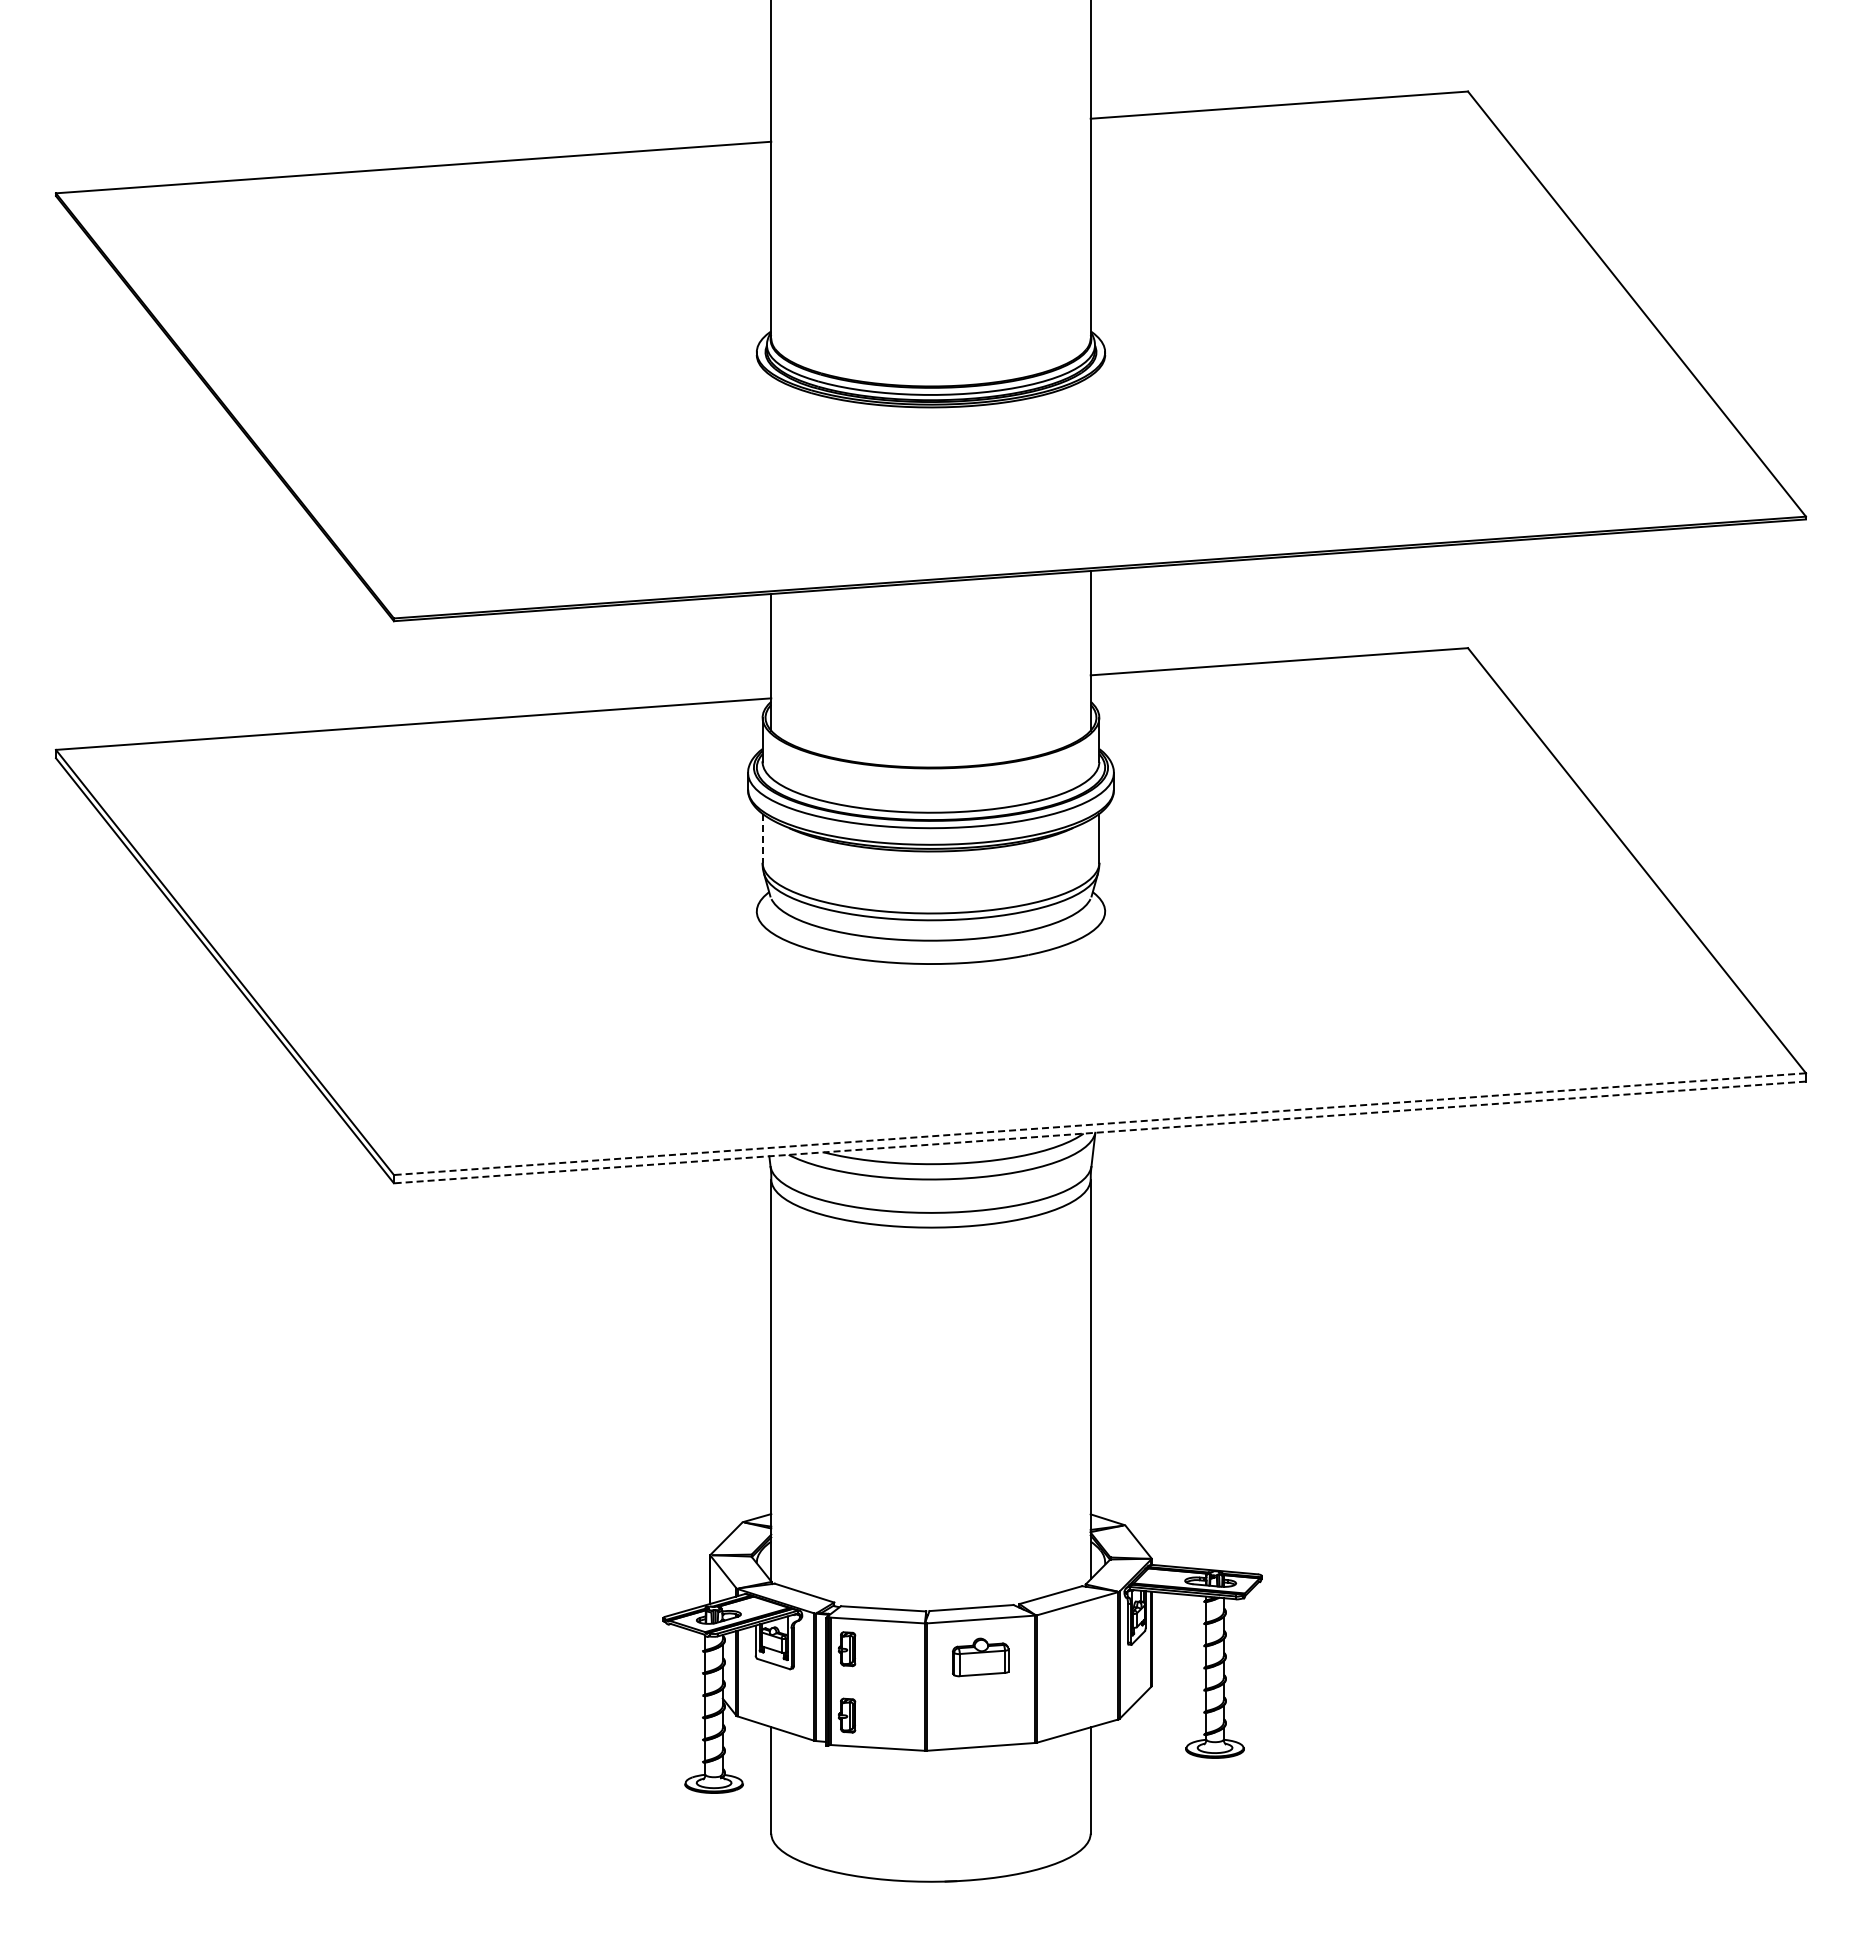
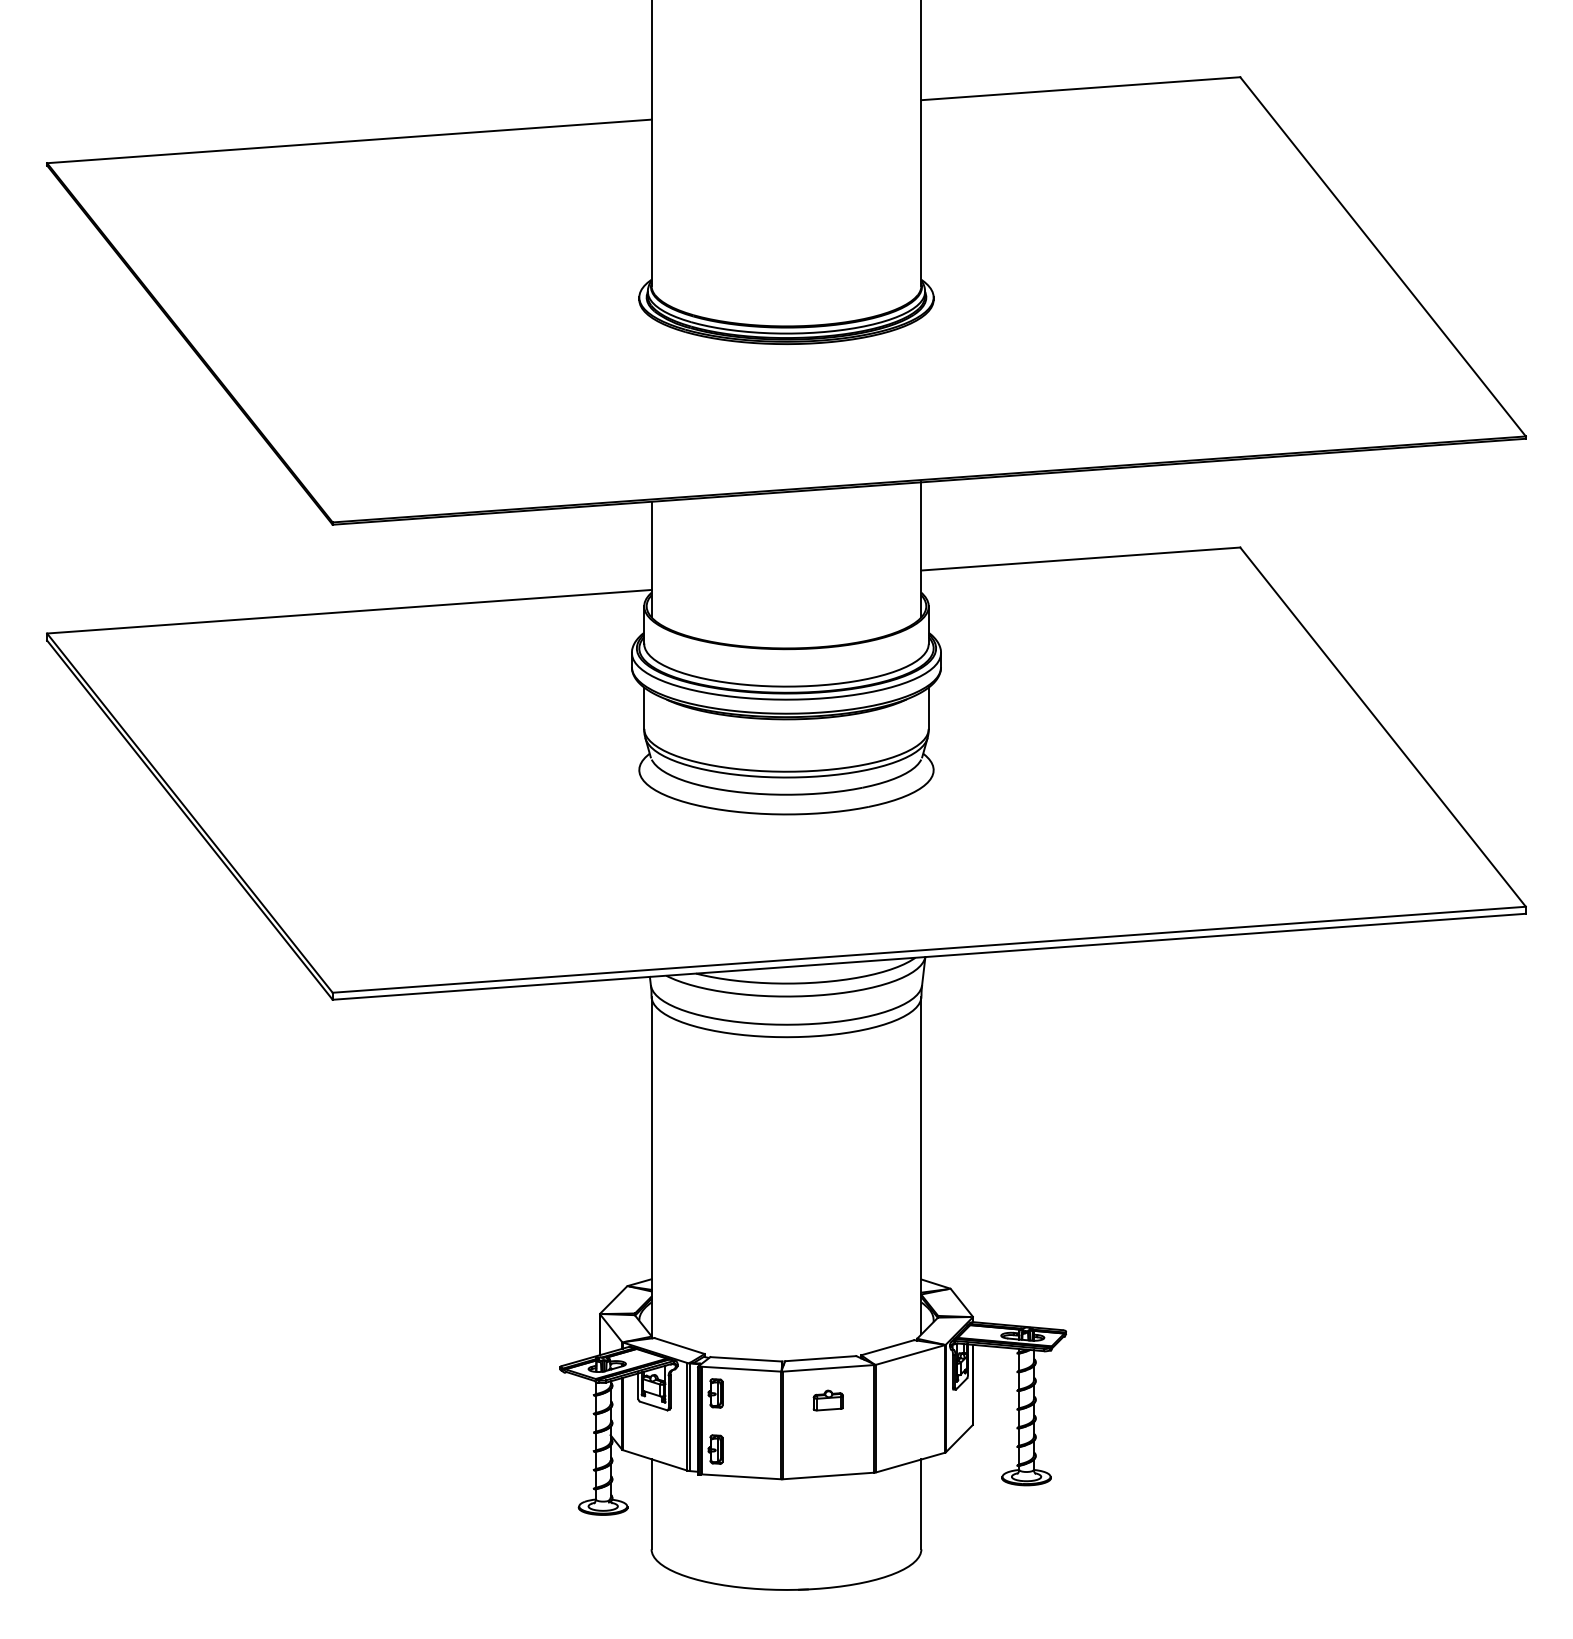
line: (762, 838) -> (644, 708), dashed -> solid
line: (1099, 1124) -> (928, 950), dashed -> solid
line: (1099, 1132) -> (928, 956), dashed -> solid
part: (980, 1657) -> (828, 1400), size x0.62

